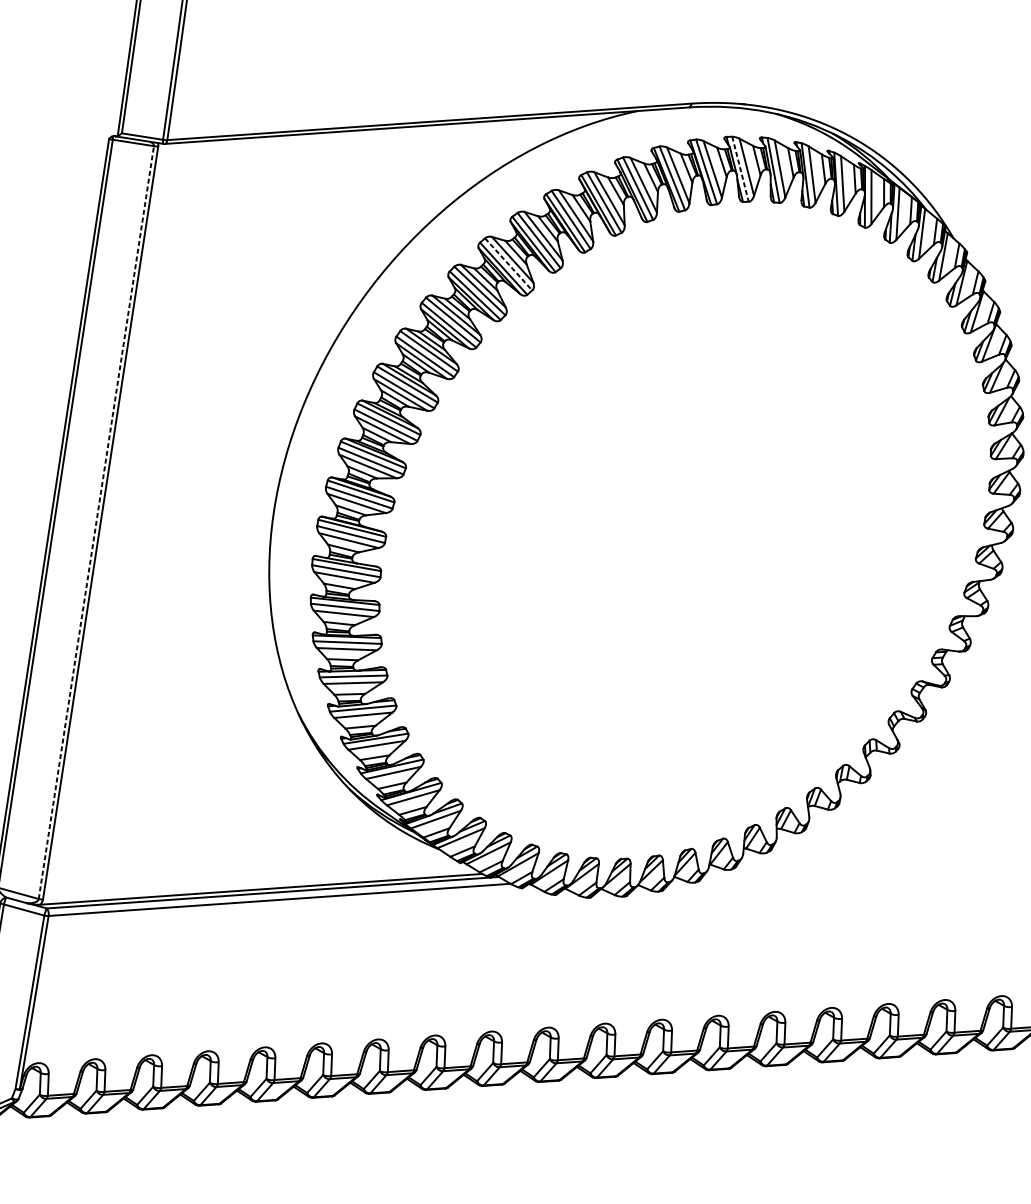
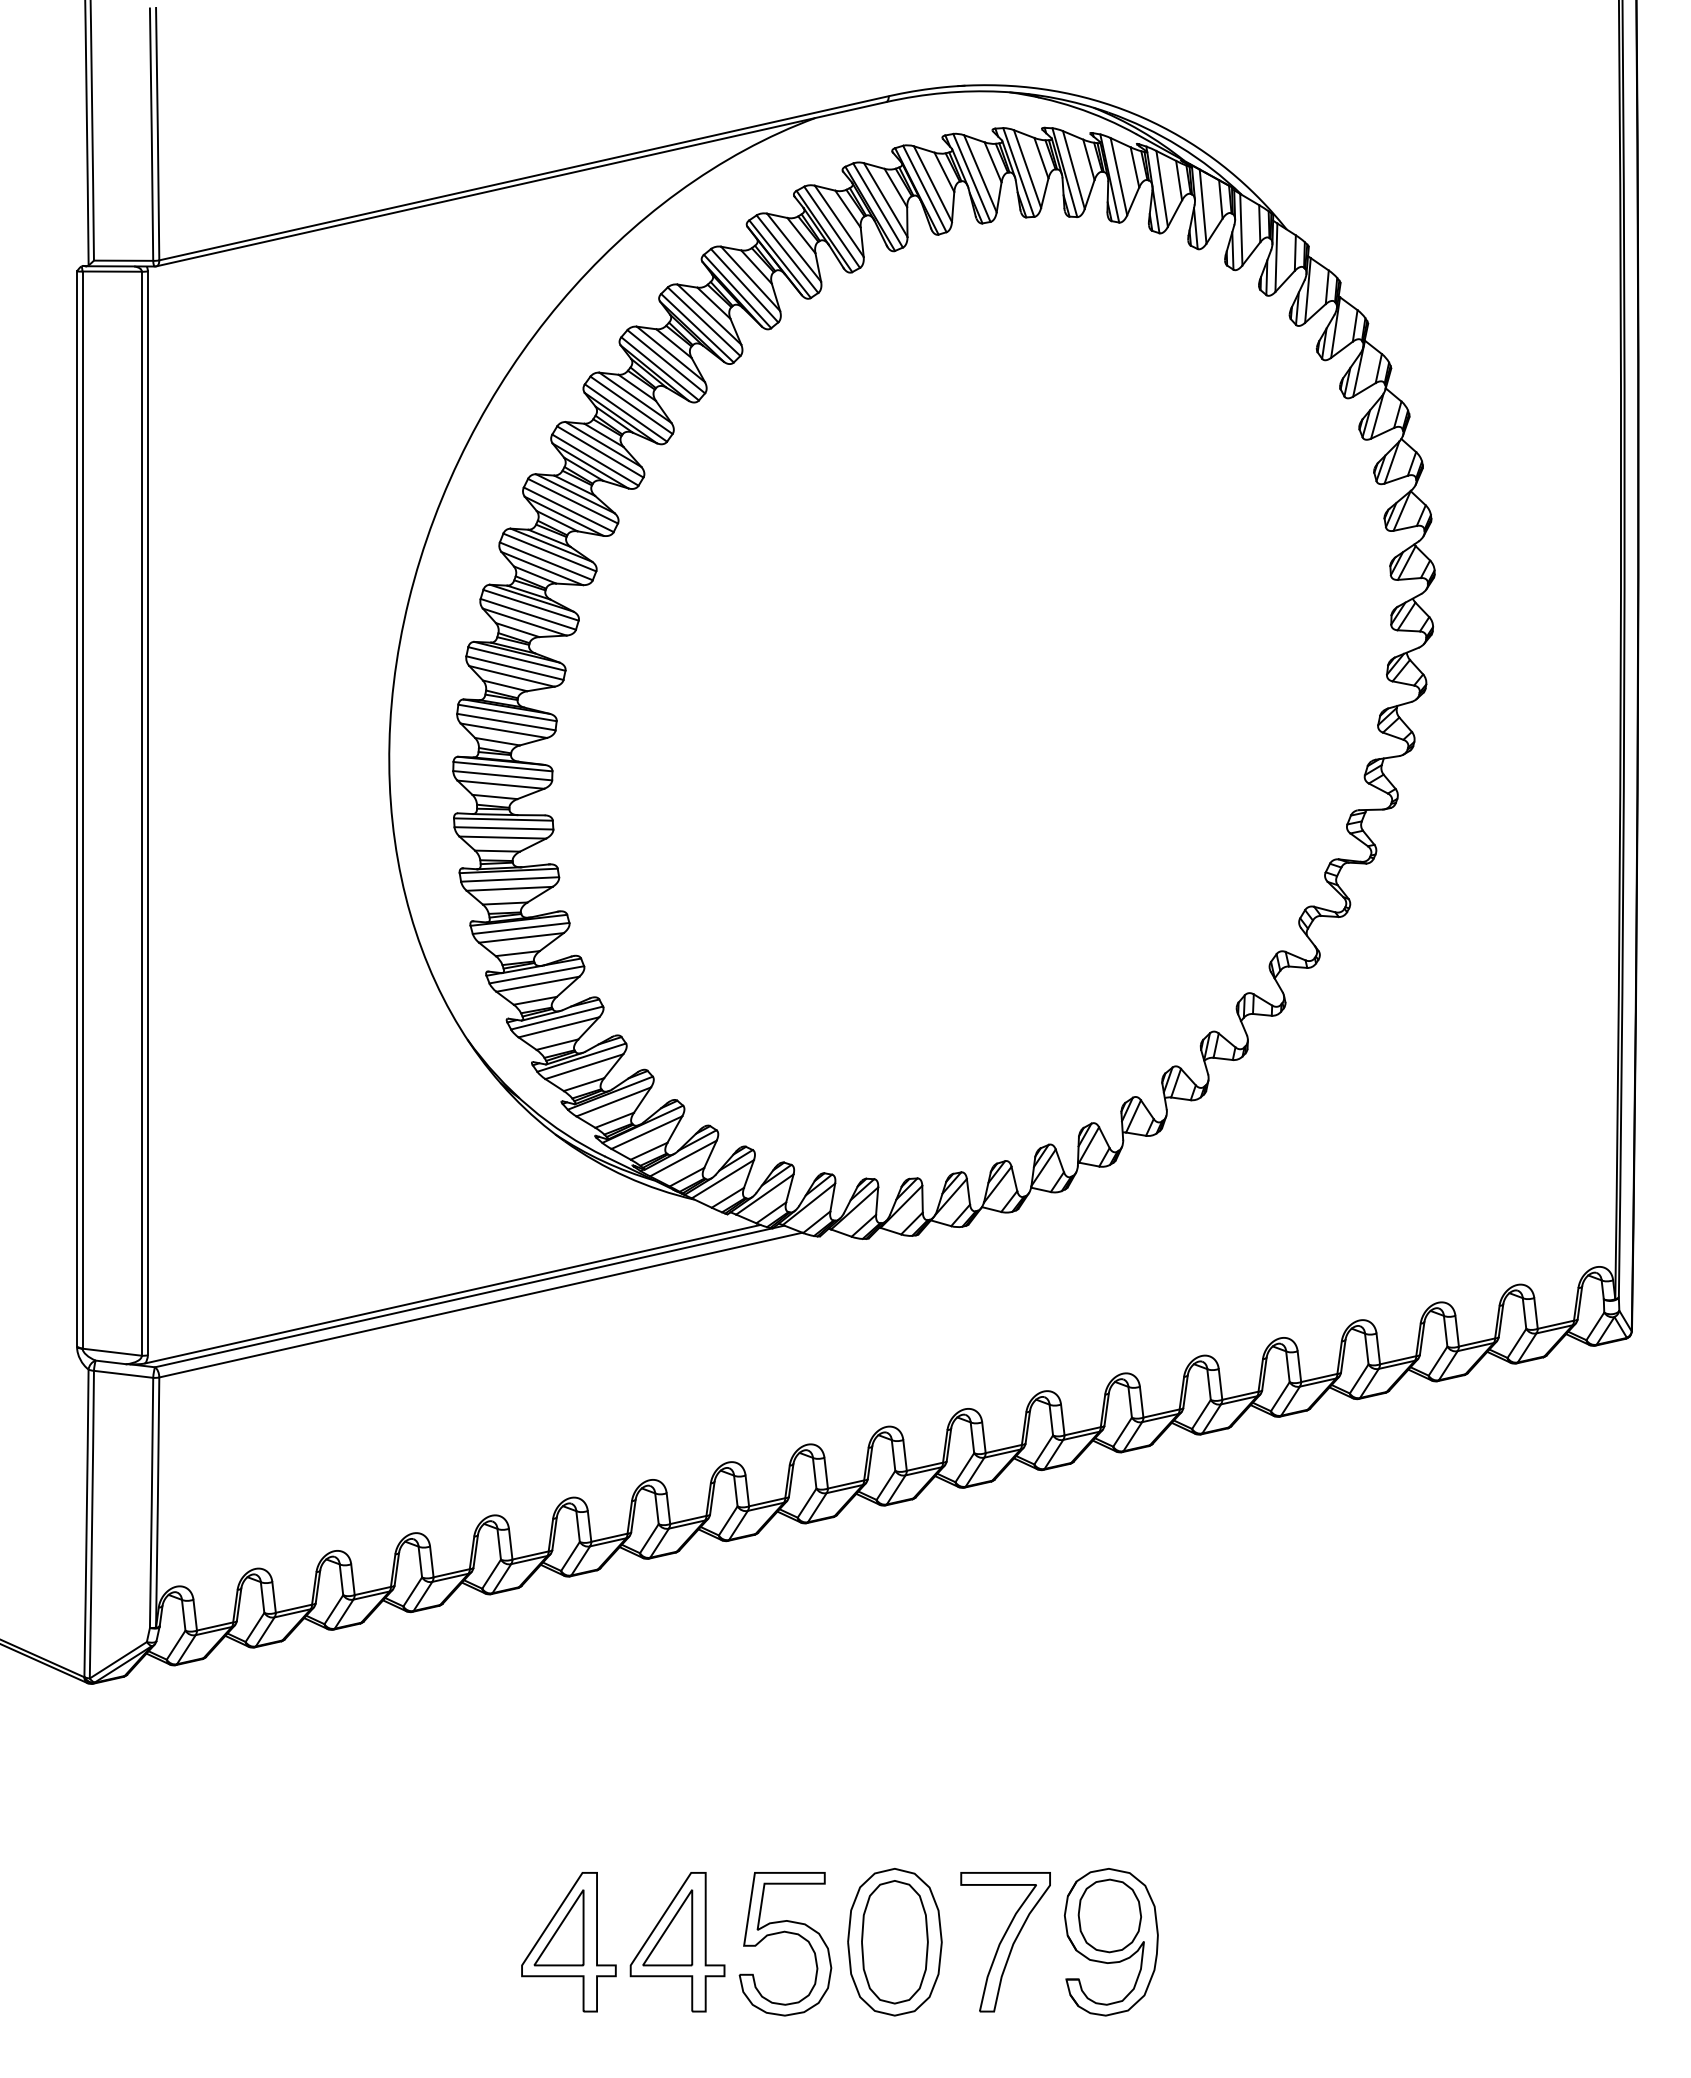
line: (740, 168) -> (971, 177), dashed -> solid
line: (508, 264) -> (666, 362), dashed -> solid
line: (96, 522) -> (141, 813), dashed -> solid

